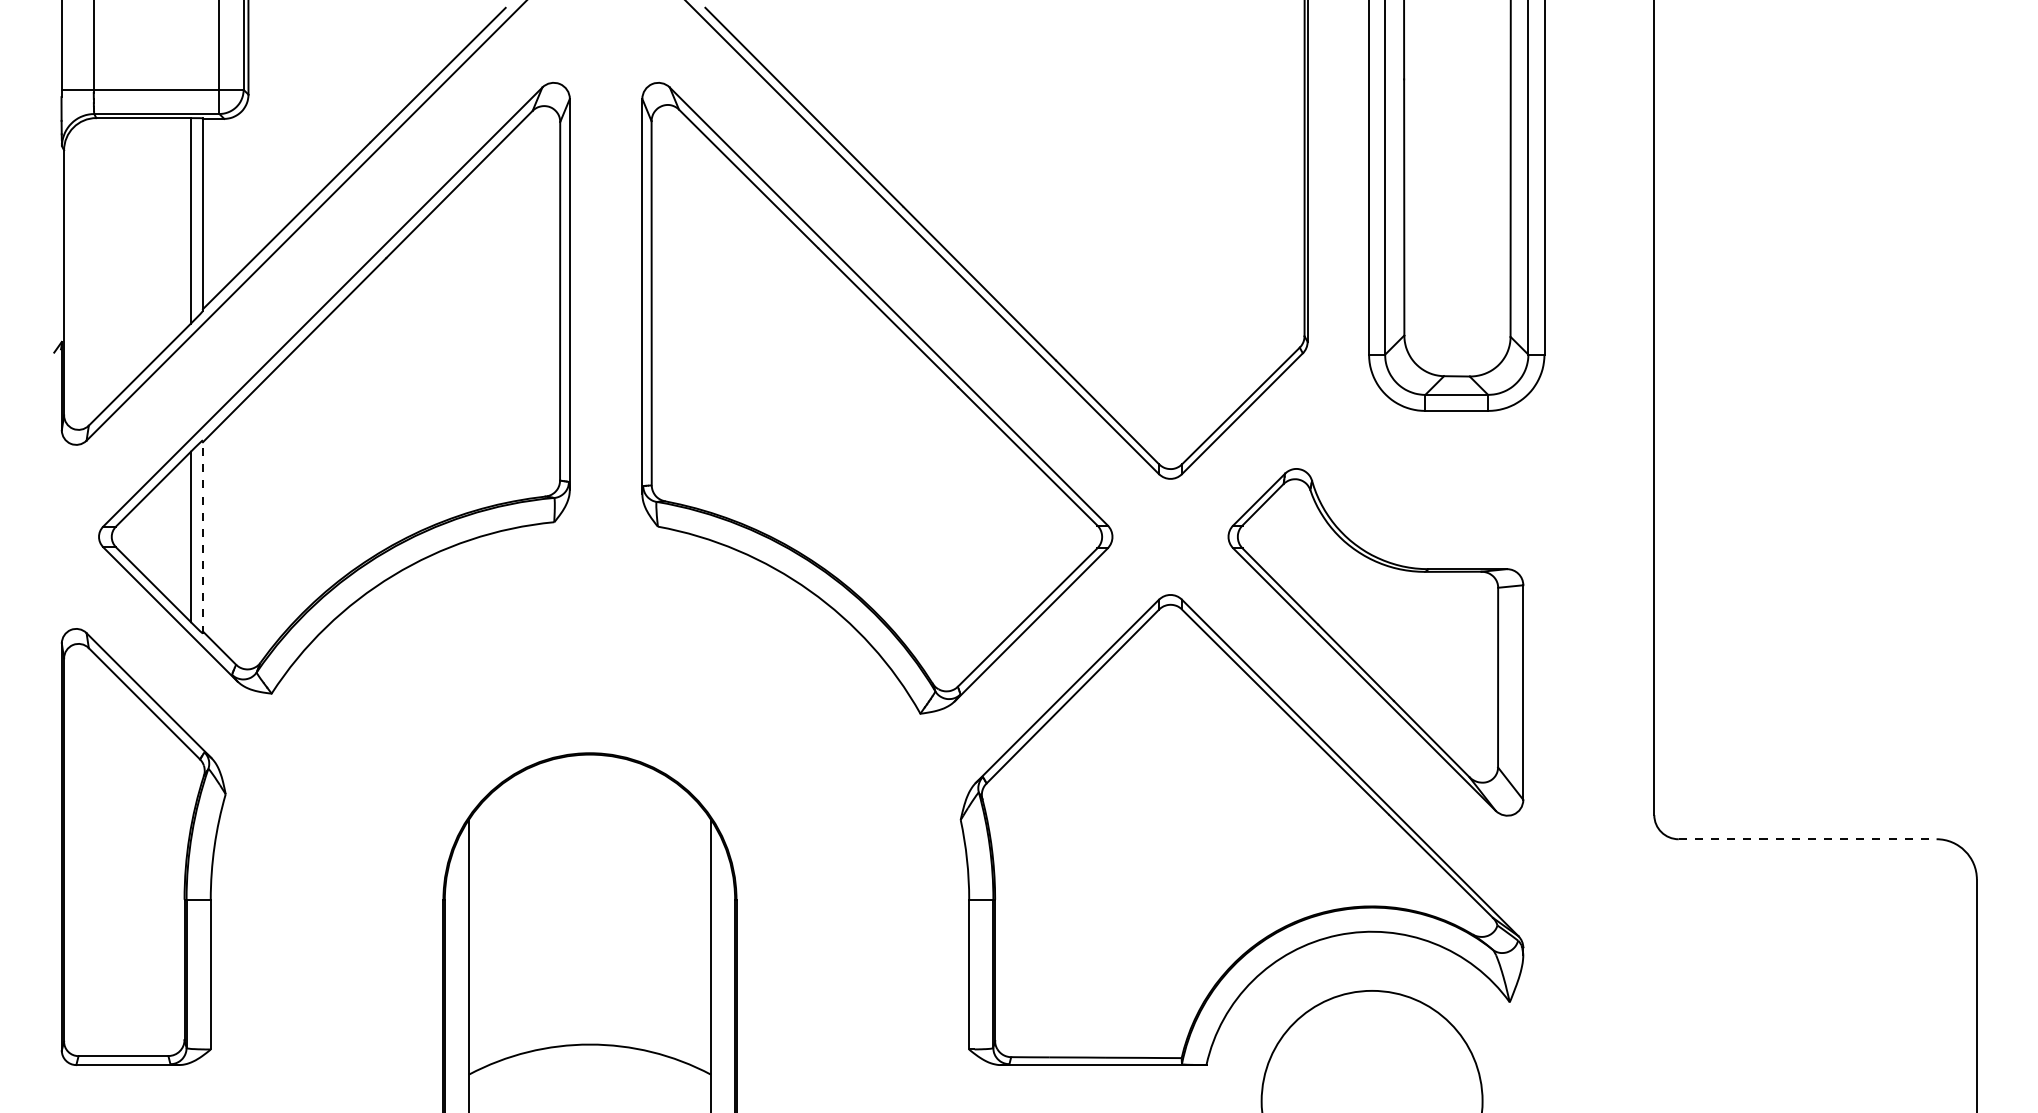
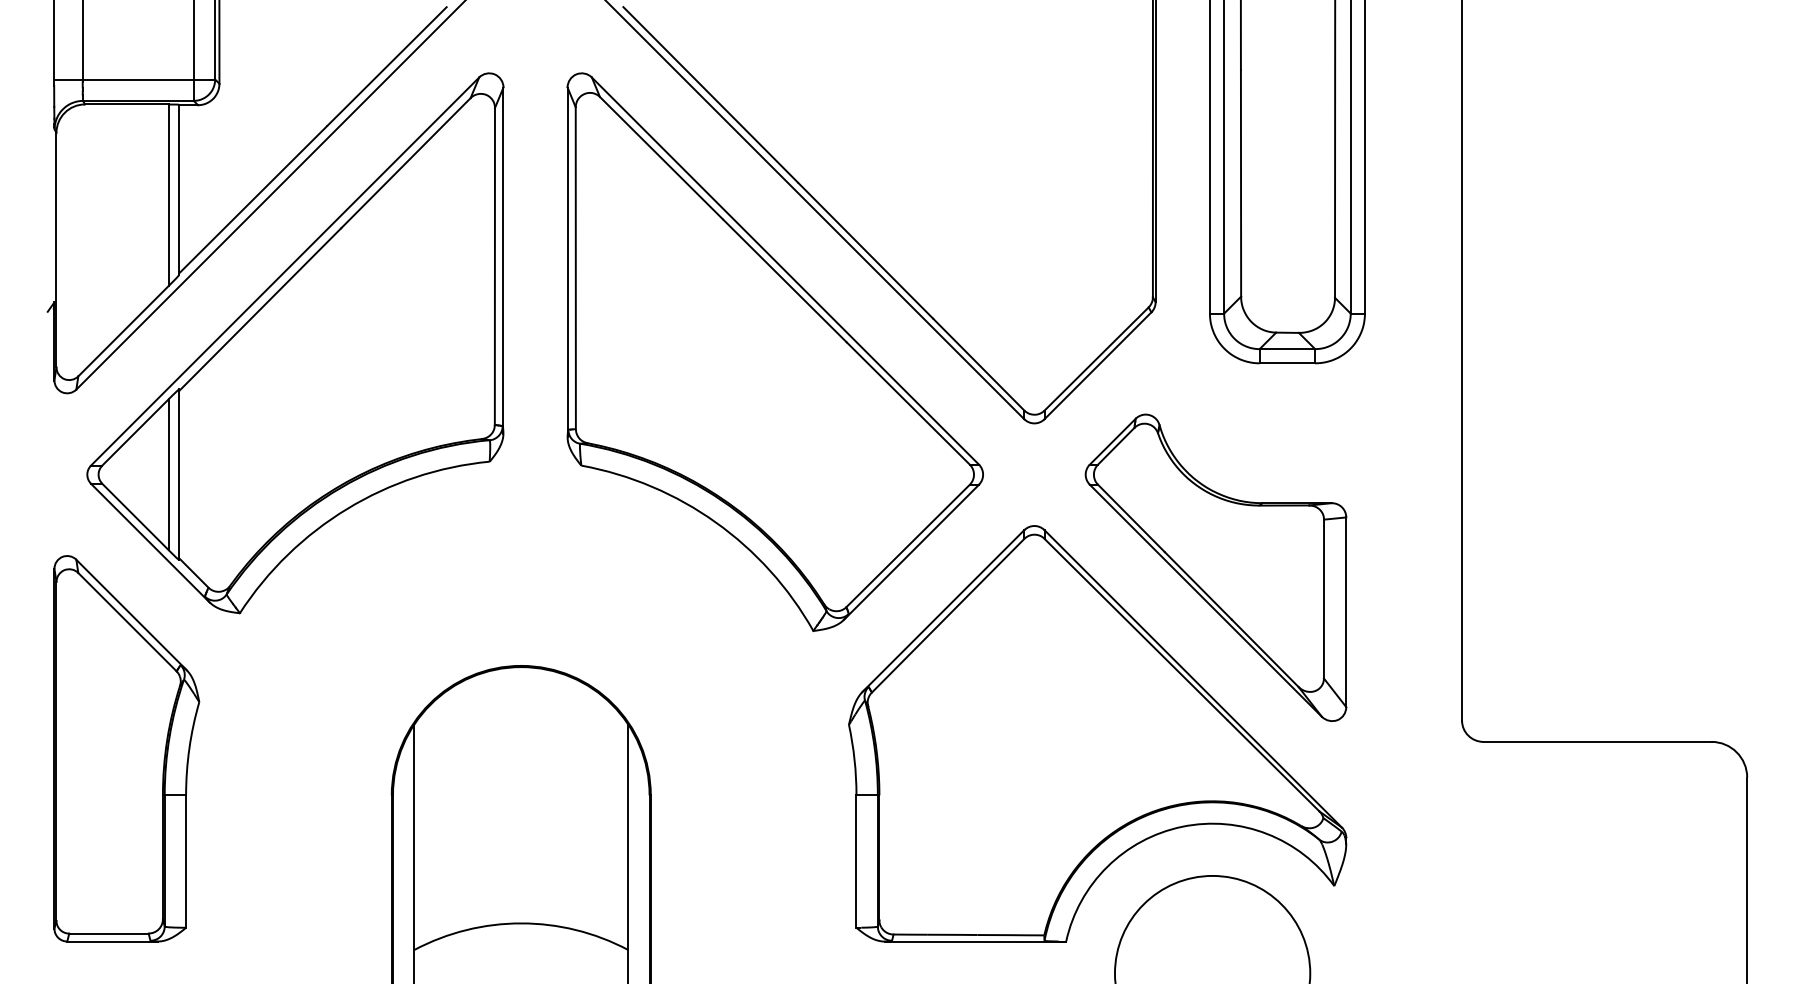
line: (202, 536) -> (178, 474), dashed -> solid
line: (1807, 839) -> (1597, 742), dashed -> solid

